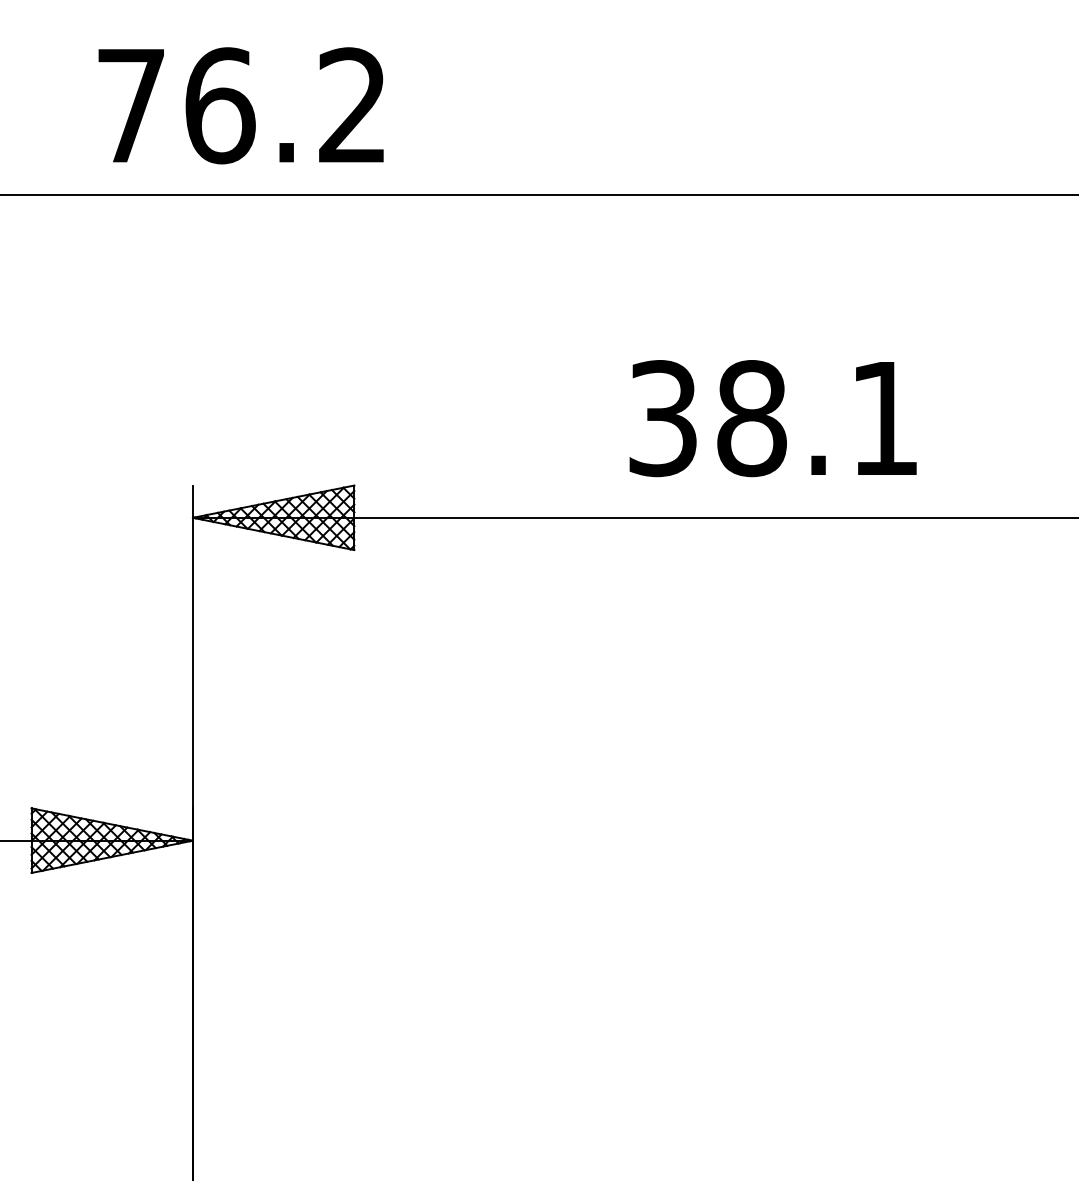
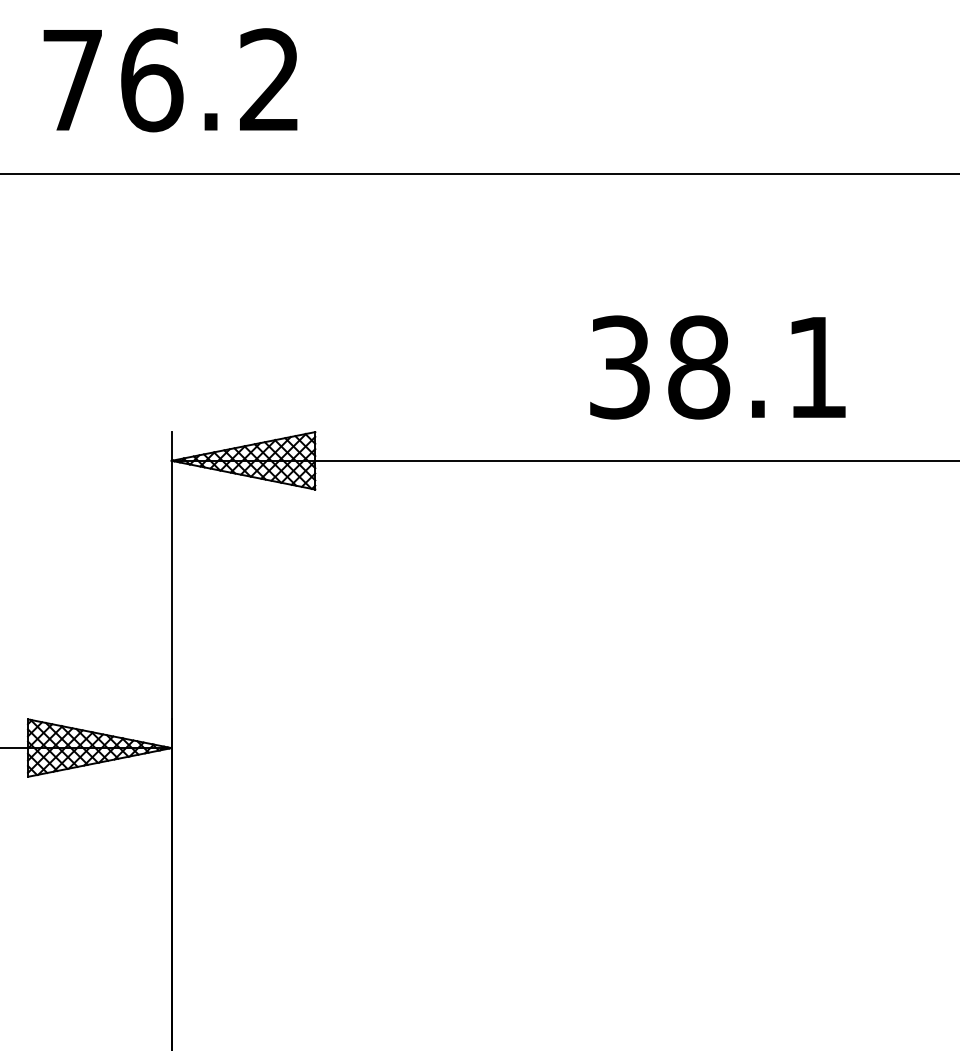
text: (241, 106) -> (170, 80), moved
text: (772, 418) -> (717, 367), moved

